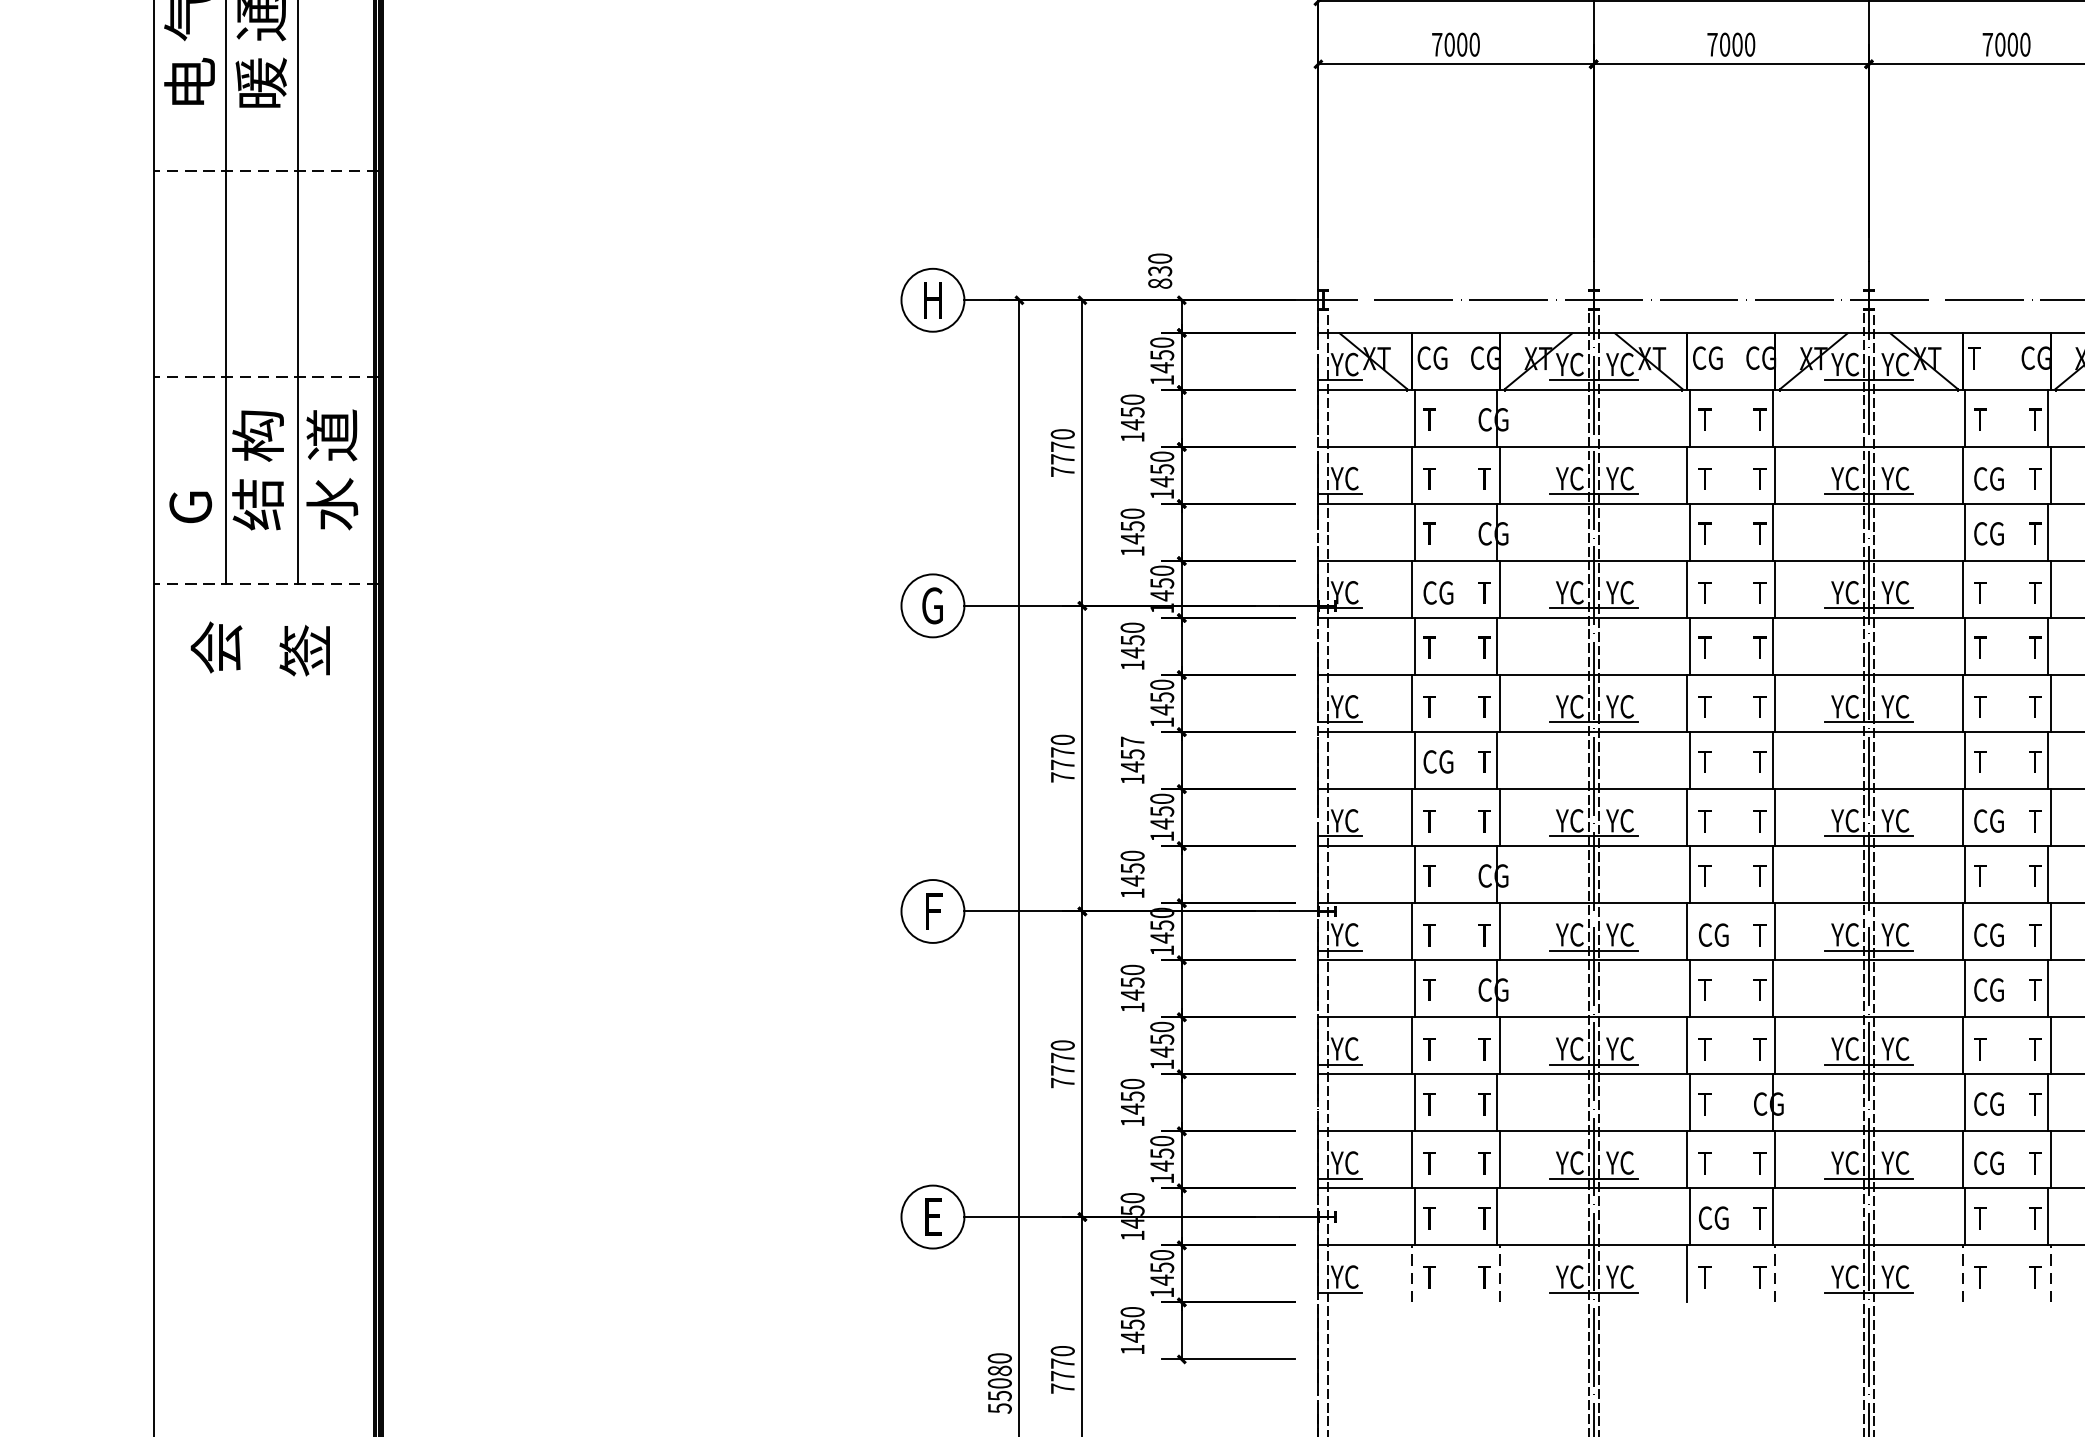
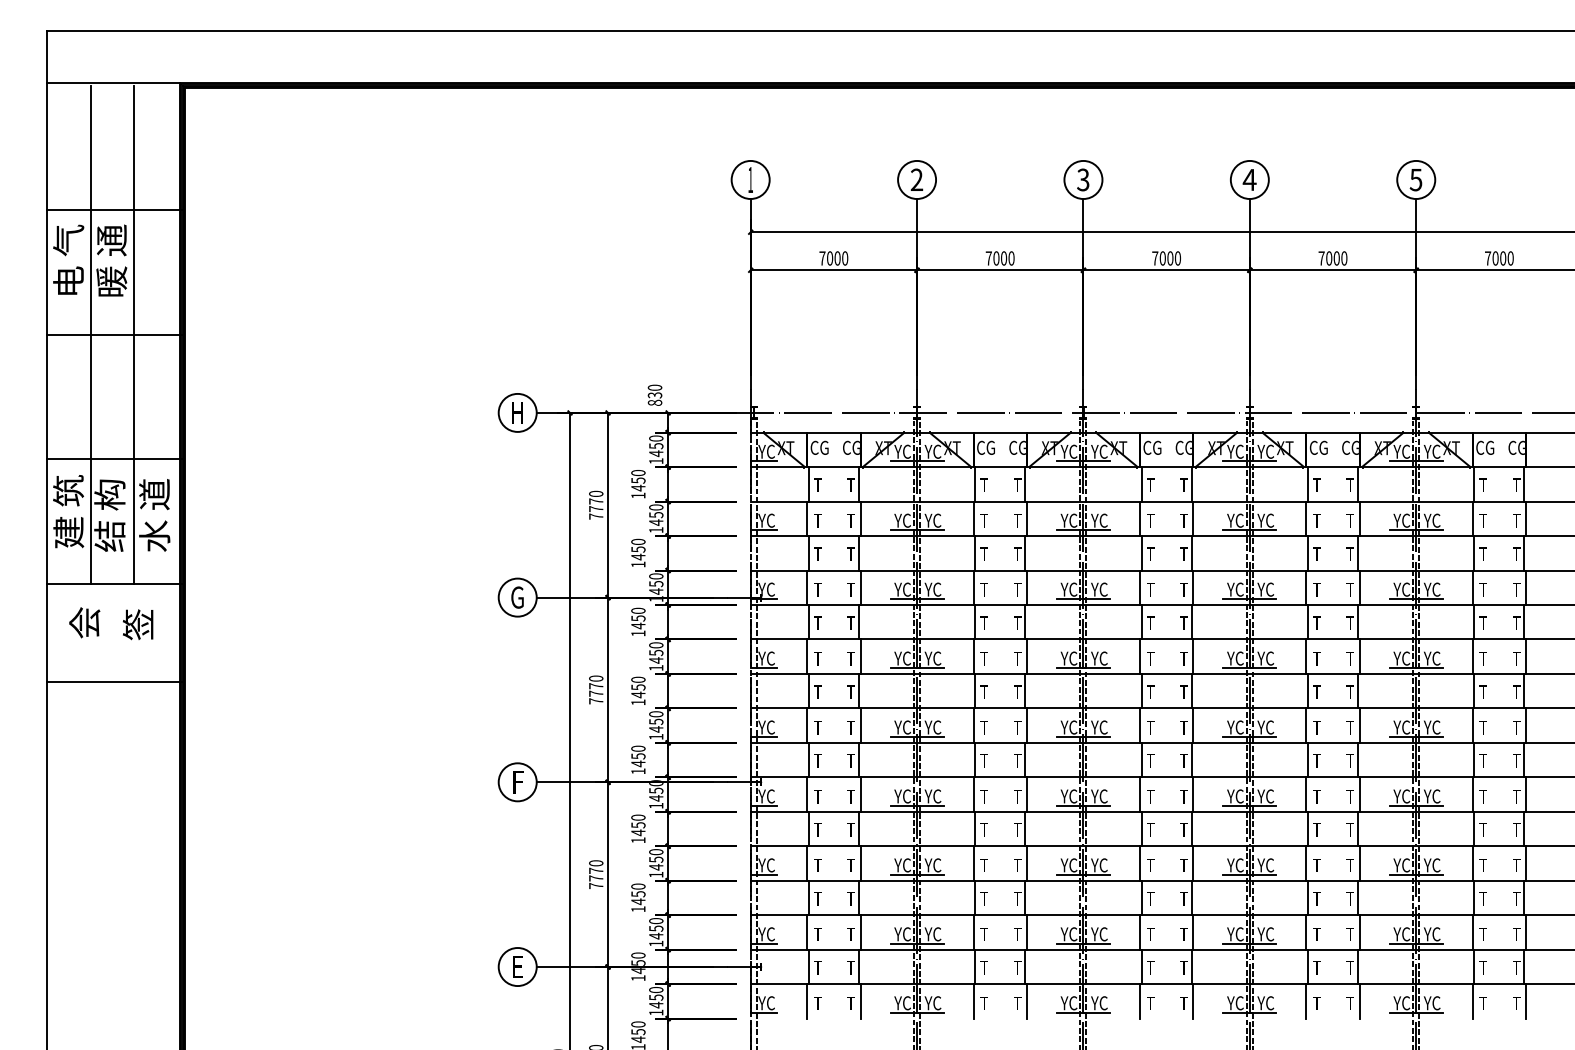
line: (265, 170) -> (114, 334), dashed -> solid
text: (1983, 357) -> (1152, 447), T -> CG
line: (265, 377) -> (114, 459), dashed -> solid
text: (1493, 420) -> (856, 485), CG -> T
text: (189, 463) -> (68, 511), G -> 建 筑
text: (1988, 478) -> (1155, 520), CG -> T
text: (1493, 534) -> (856, 554), CG -> T
text: (1988, 534) -> (1155, 554), CG -> T
line: (265, 584) -> (114, 584), dashed -> solid
text: (1438, 592) -> (823, 589), CG -> T
text: (1132, 741) -> (638, 679), 1457 -> 1450
line: (265, 744) -> (114, 681), added
text: (1438, 761) -> (823, 691), CG -> T
text: (1988, 820) -> (1155, 727), CG -> T
text: (1493, 875) -> (856, 760), CG -> T
text: (1713, 934) -> (989, 796), CG -> T
text: (1988, 934) -> (1155, 796), CG -> T
text: (1493, 989) -> (856, 829), CG -> T
text: (1988, 989) -> (1155, 829), CG -> T
text: (1768, 1103) -> (1022, 898), CG -> T
text: (1988, 1103) -> (1155, 898), CG -> T
text: (1988, 1163) -> (1155, 934), CG -> T
text: (1713, 1217) -> (989, 967), CG -> T
line: (1412, 1272) -> (807, 1000), dashed -> solid
line: (1500, 1272) -> (860, 1000), dashed -> solid
line: (1774, 1272) -> (1026, 1000), dashed -> solid
line: (1961, 1272) -> (1139, 1000), dashed -> solid
line: (2051, 1272) -> (1193, 1000), dashed -> solid

